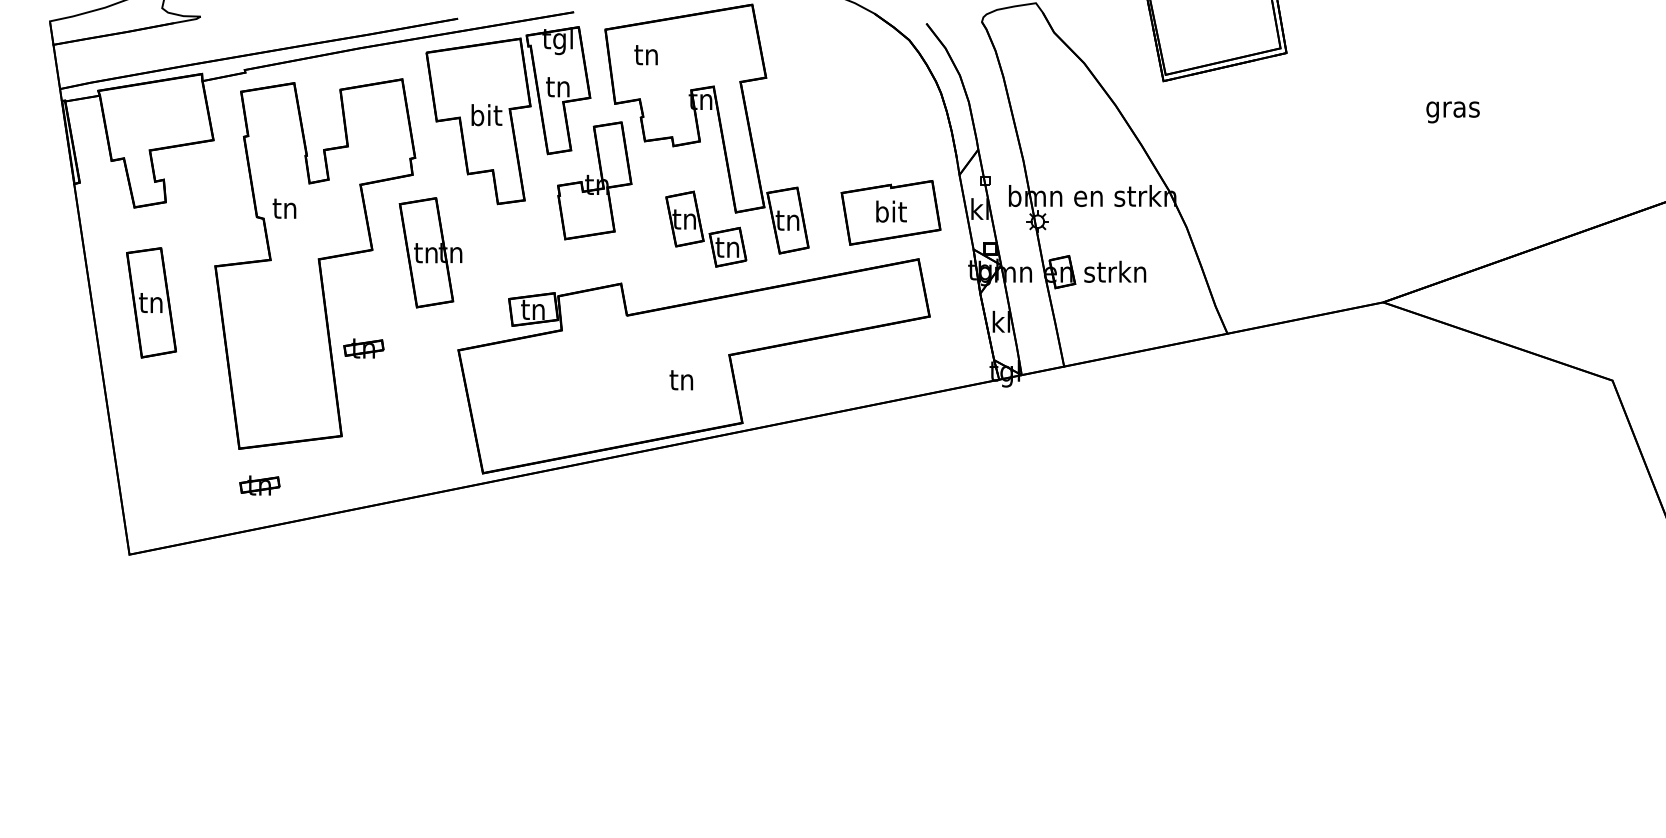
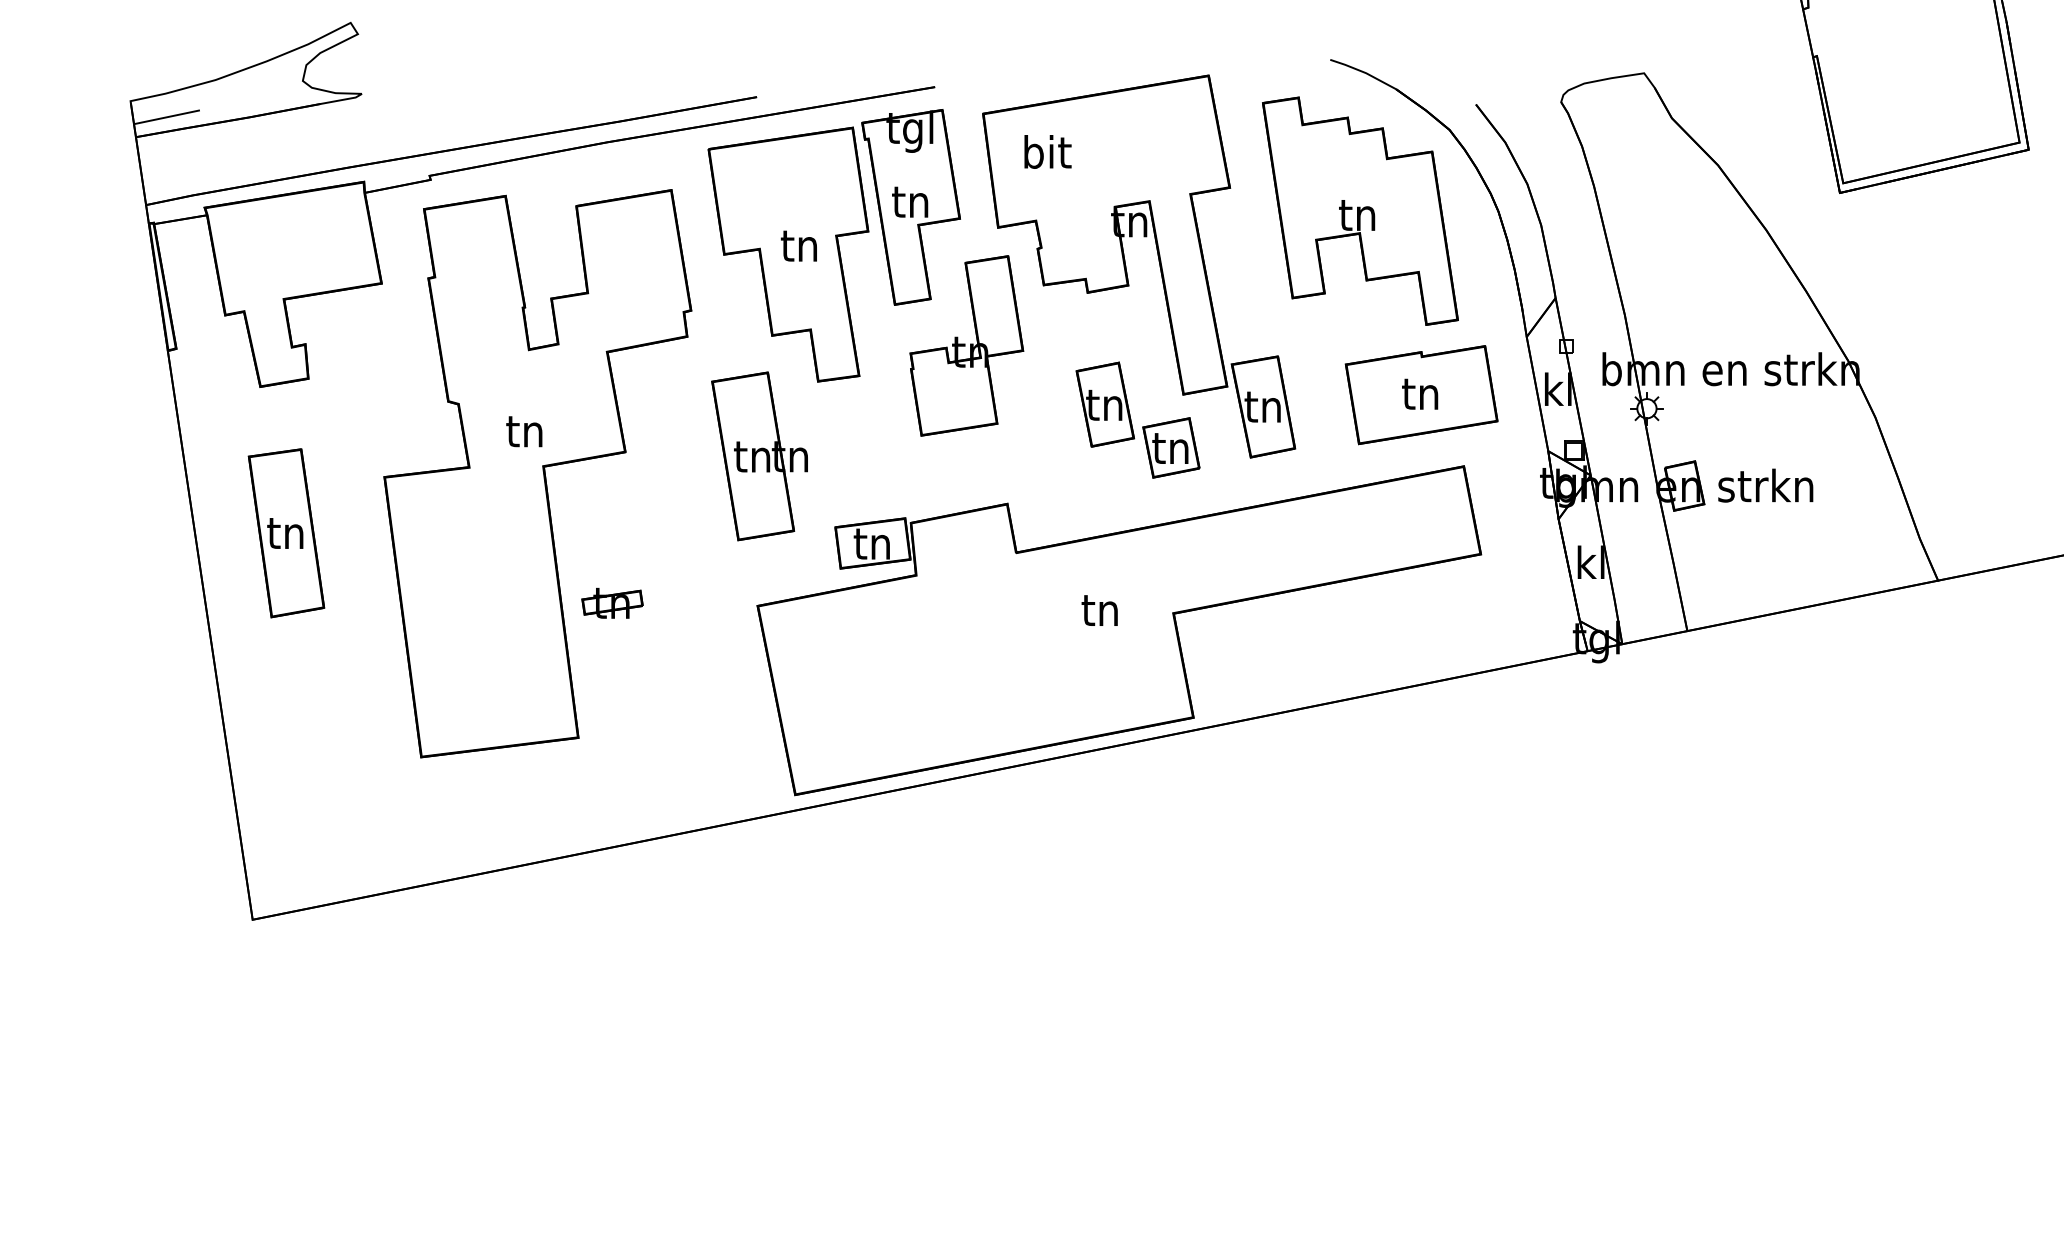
line: (73, 31) -> (166, 116), added
text: (647, 54) -> (1047, 152), tn -> bit
part: (850, 93) -> (1359, 211), added
text: (486, 115) -> (800, 245), bit -> tn
text: (284, 208) -> (524, 431), moved
text: (891, 211) -> (1422, 392), bit -> tn
part: (430, 252) -> (759, 455), moved
text: (681, 380) -> (1099, 610), moved
part: (259, 485) -> (452, 813), removed

